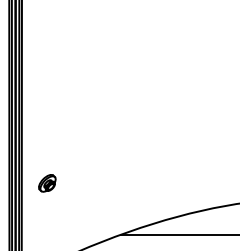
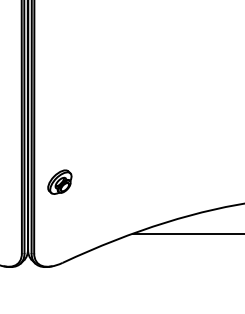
part: (47, 182) -> (59, 181), size x1.4

